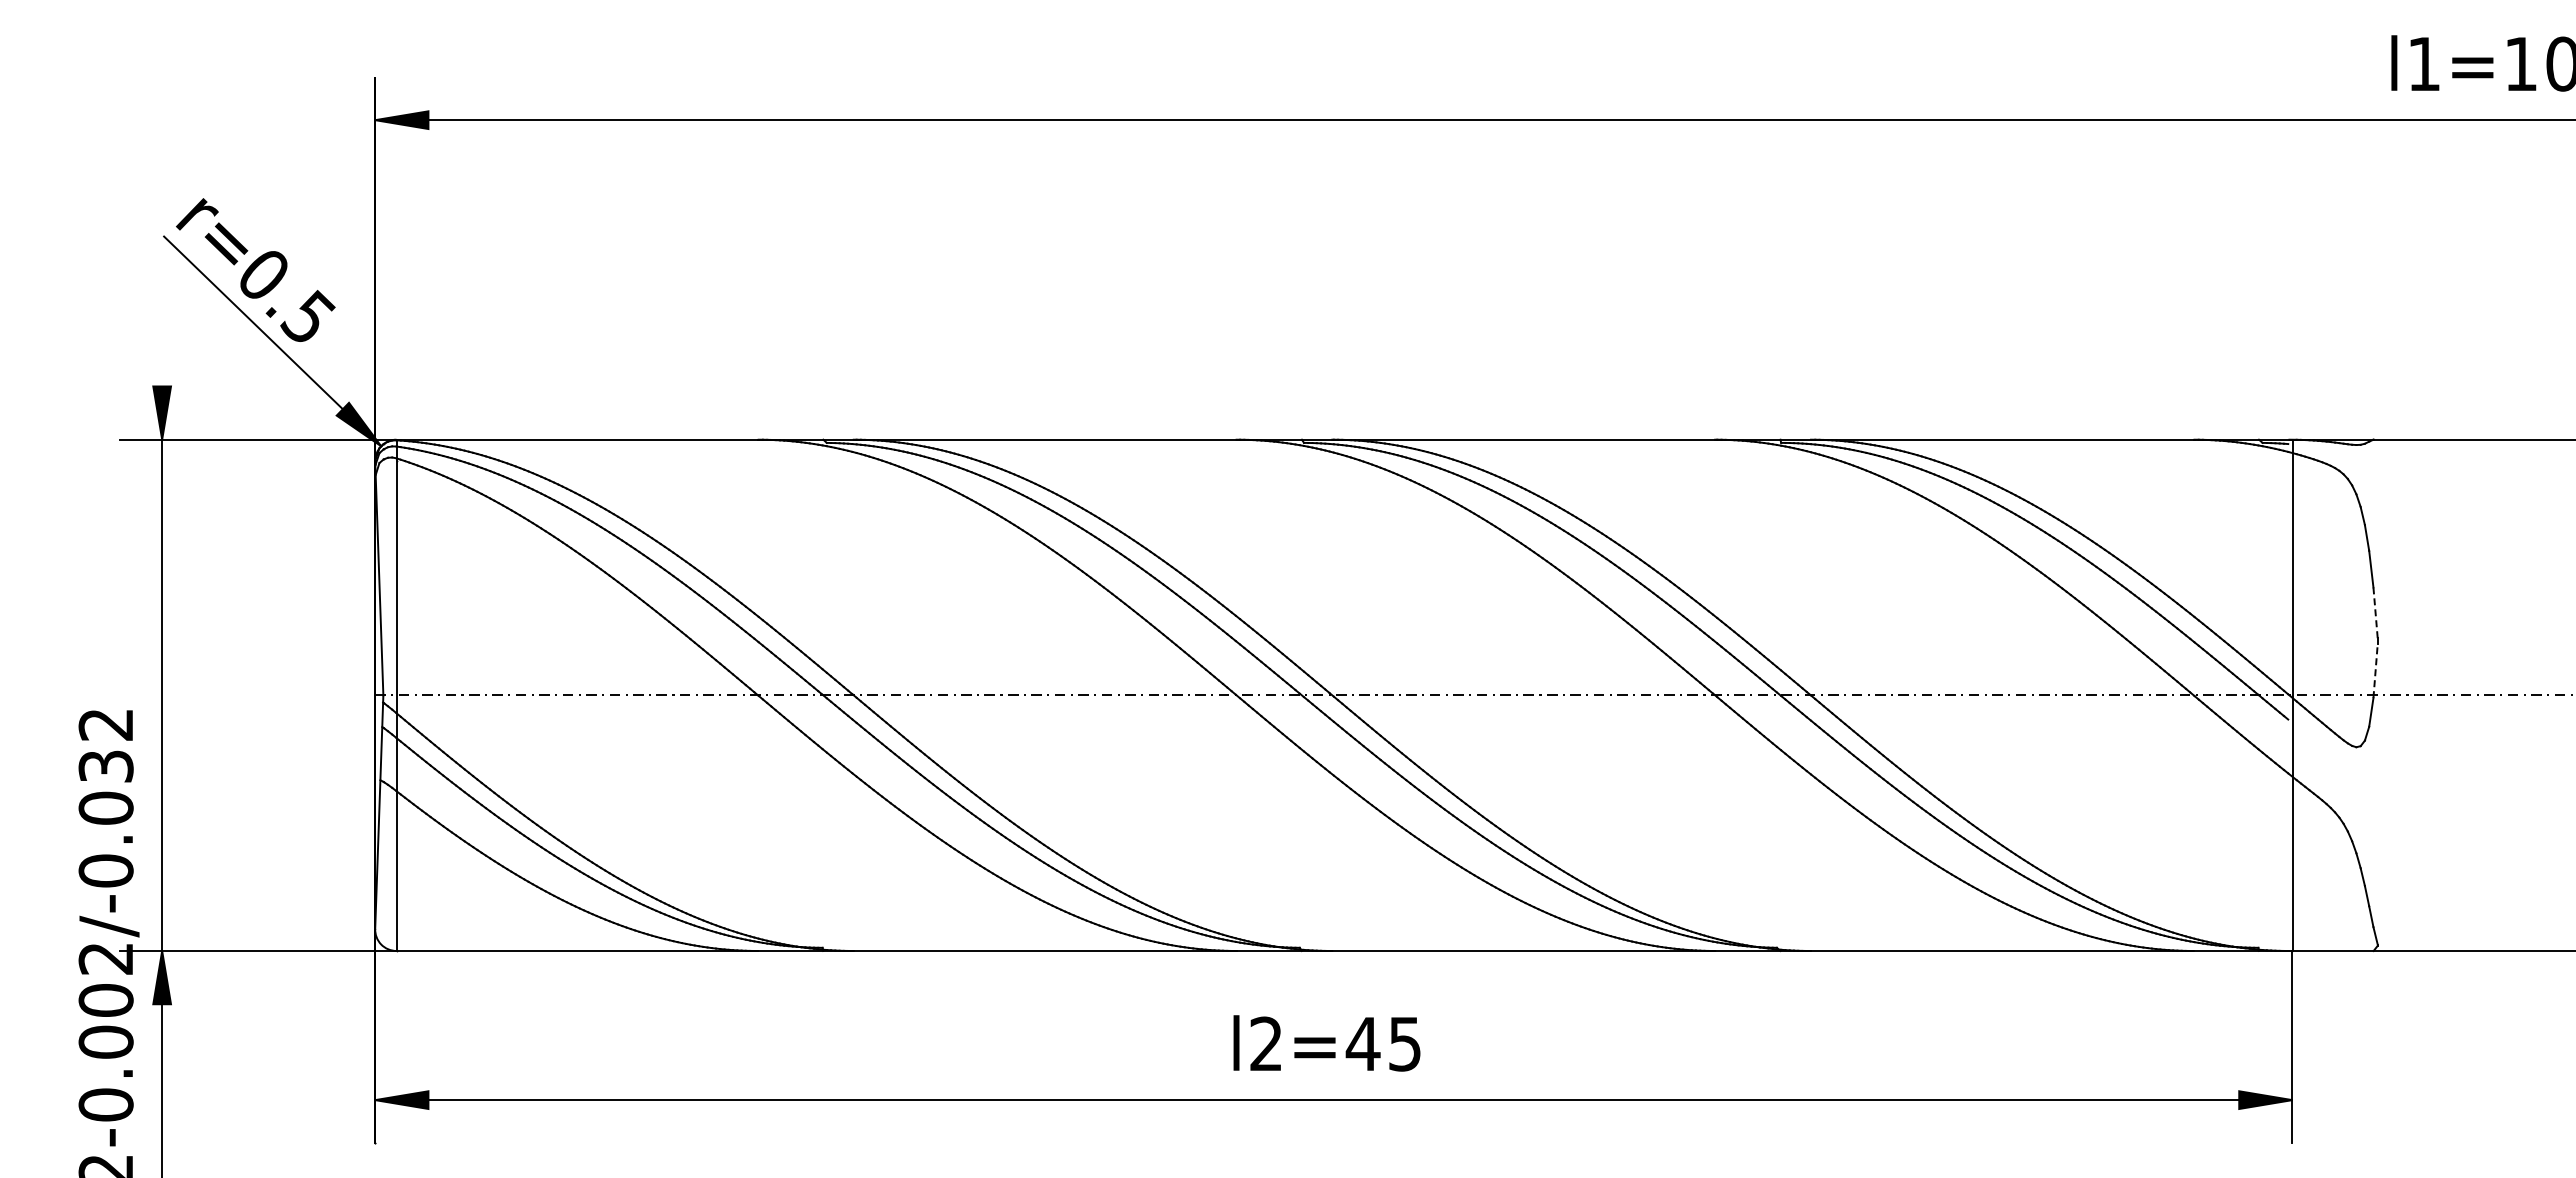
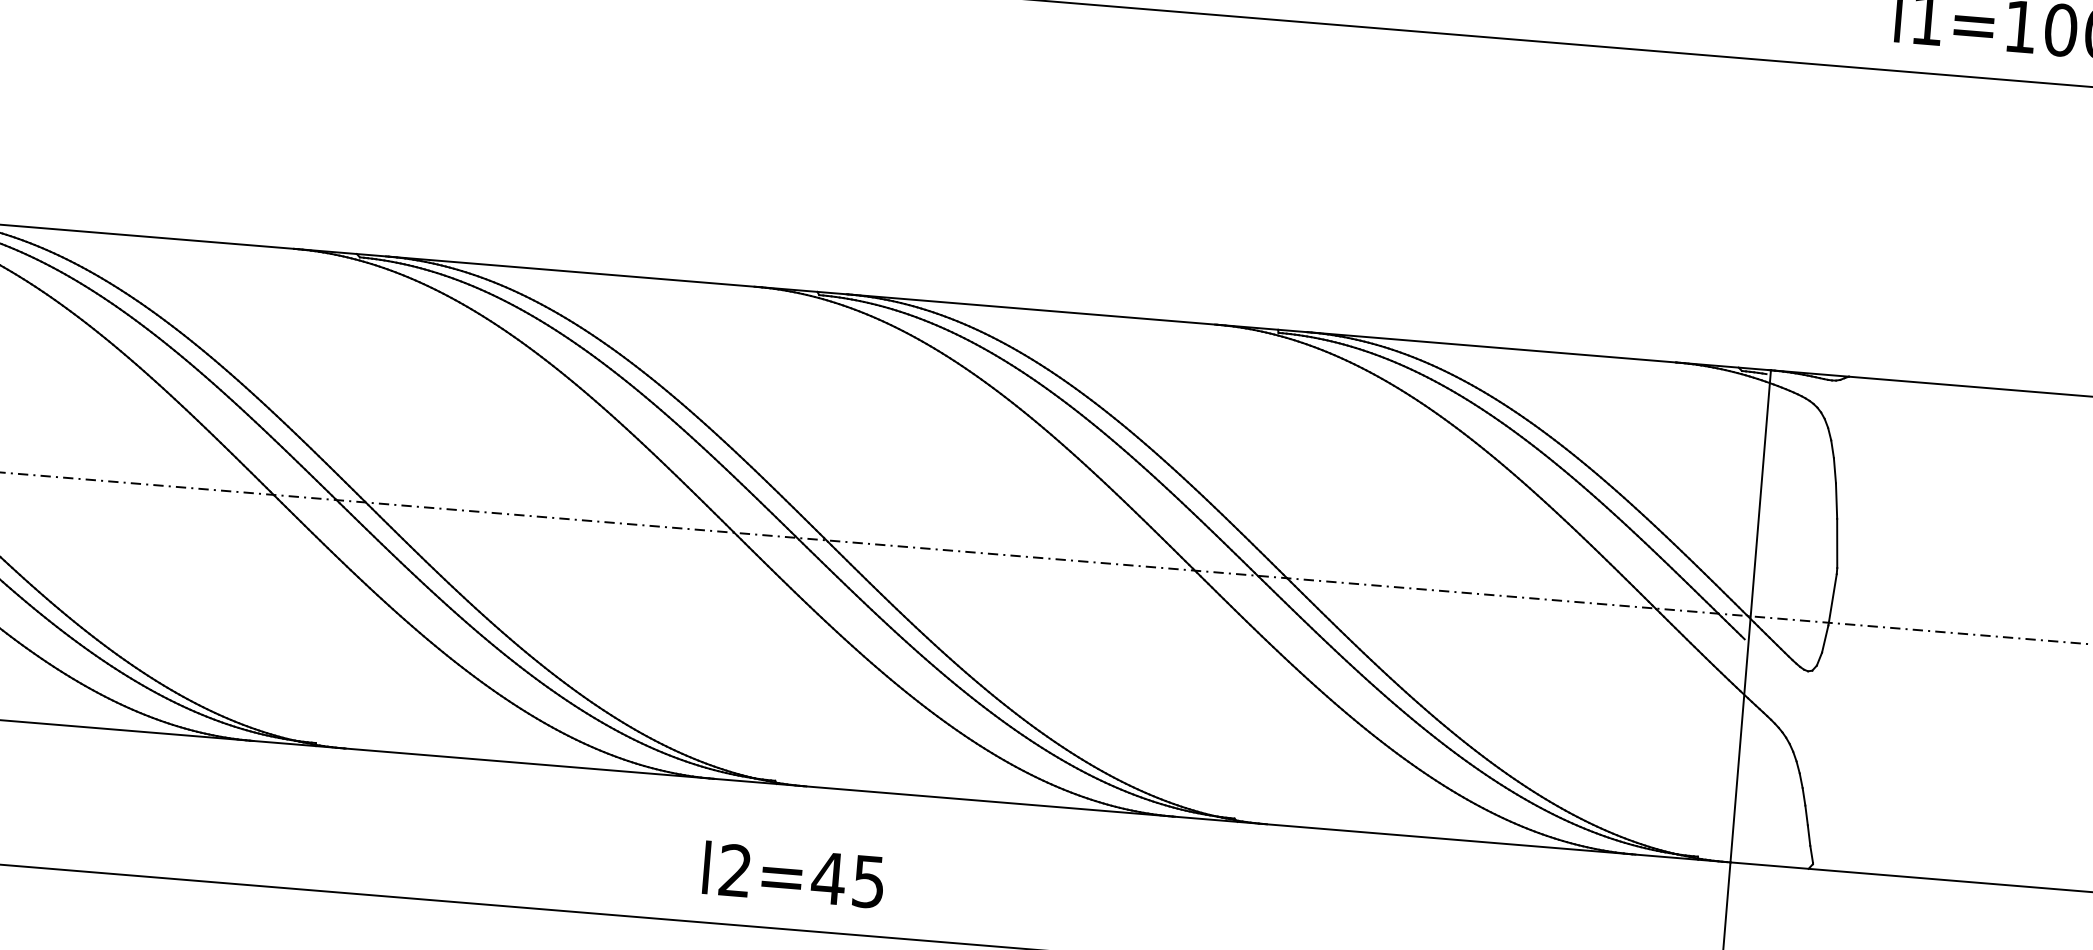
line: (2375, 612) -> (1837, 543), dashed -> solid
line: (2375, 671) -> (1832, 599), dashed -> solid

